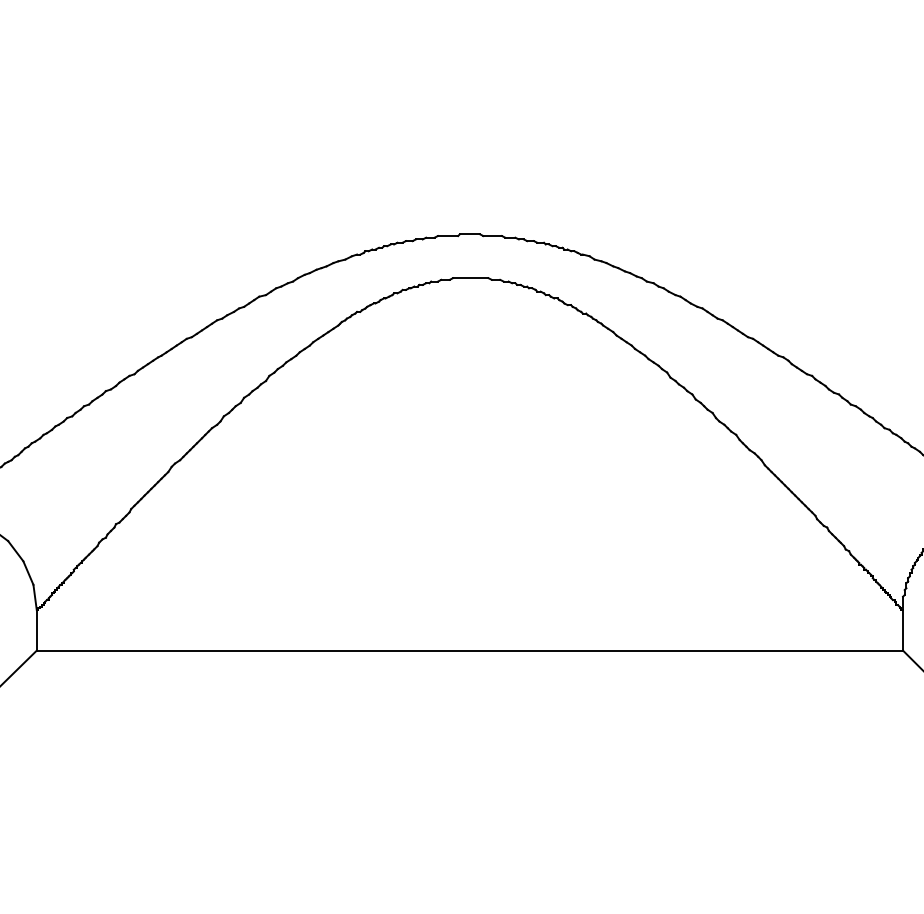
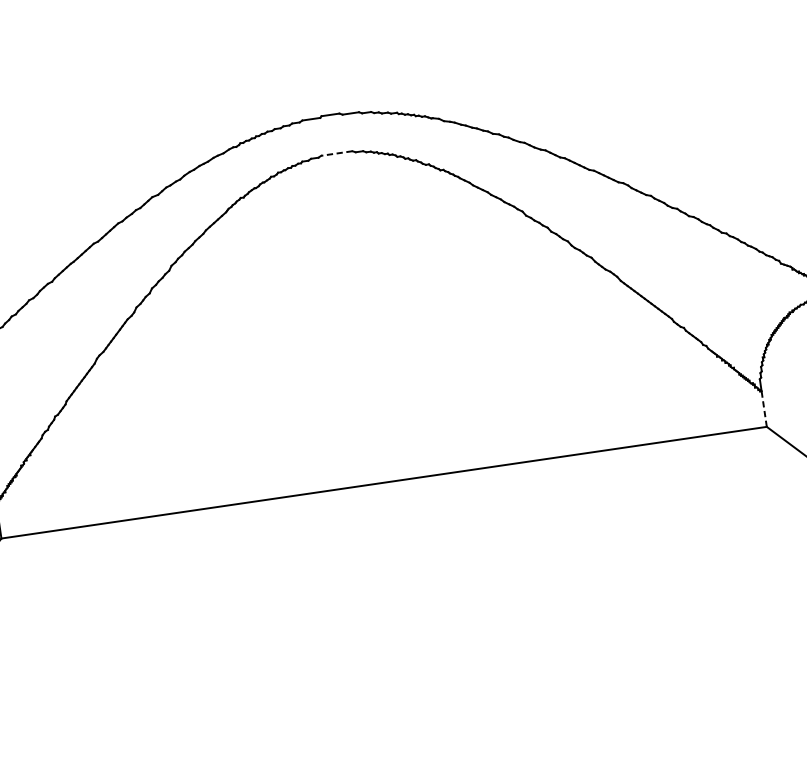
line: (470, 278) -> (336, 153), solid -> dashed
line: (903, 629) -> (764, 408), solid -> dashed

